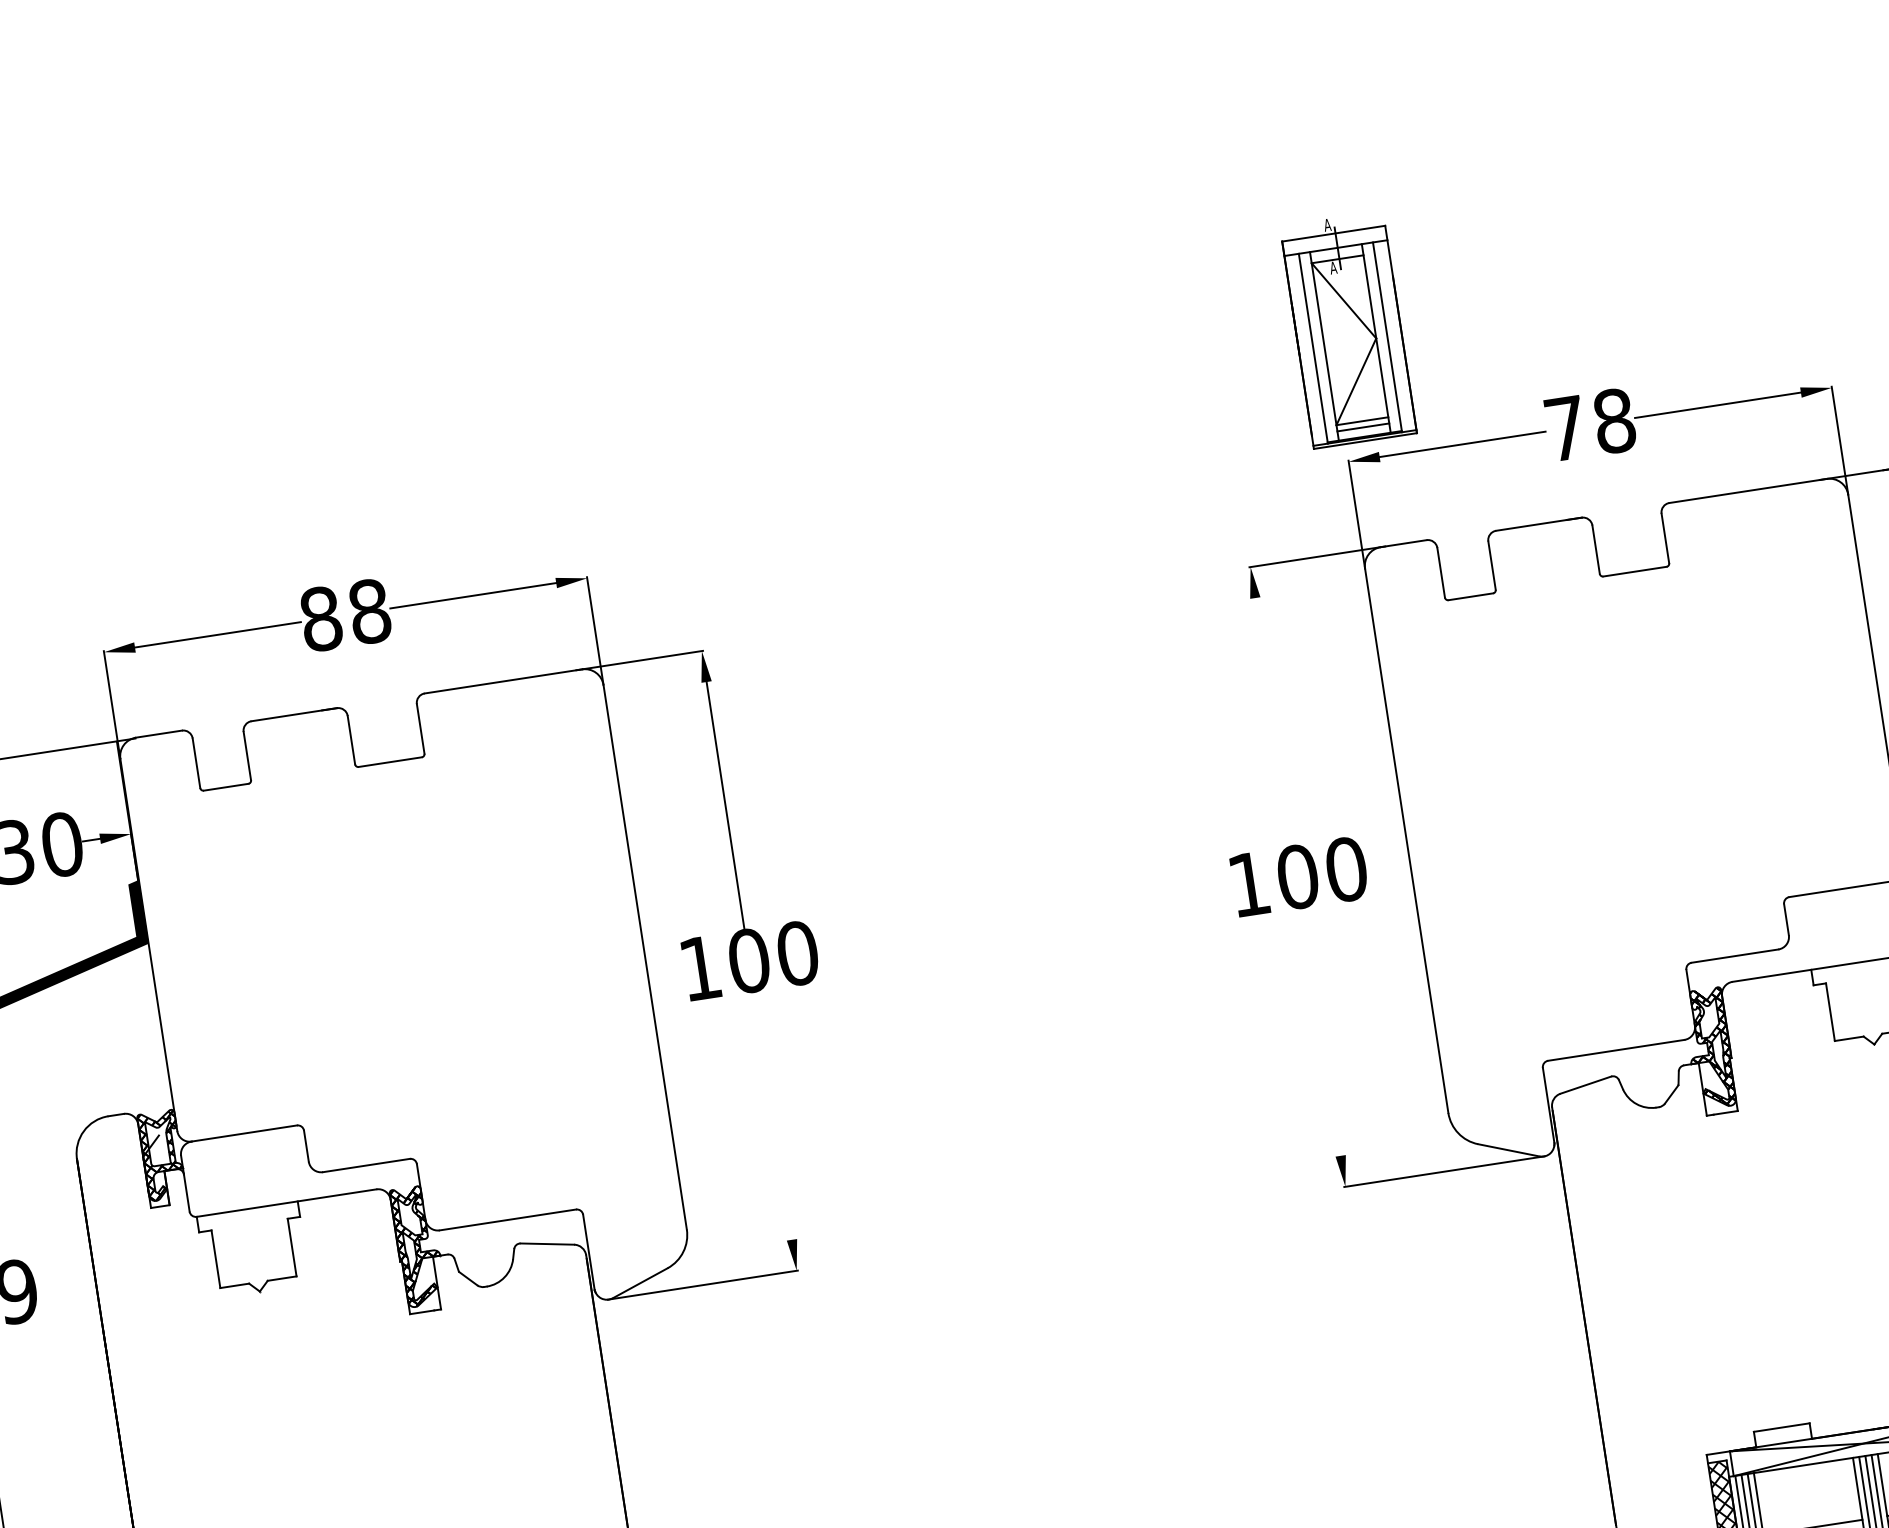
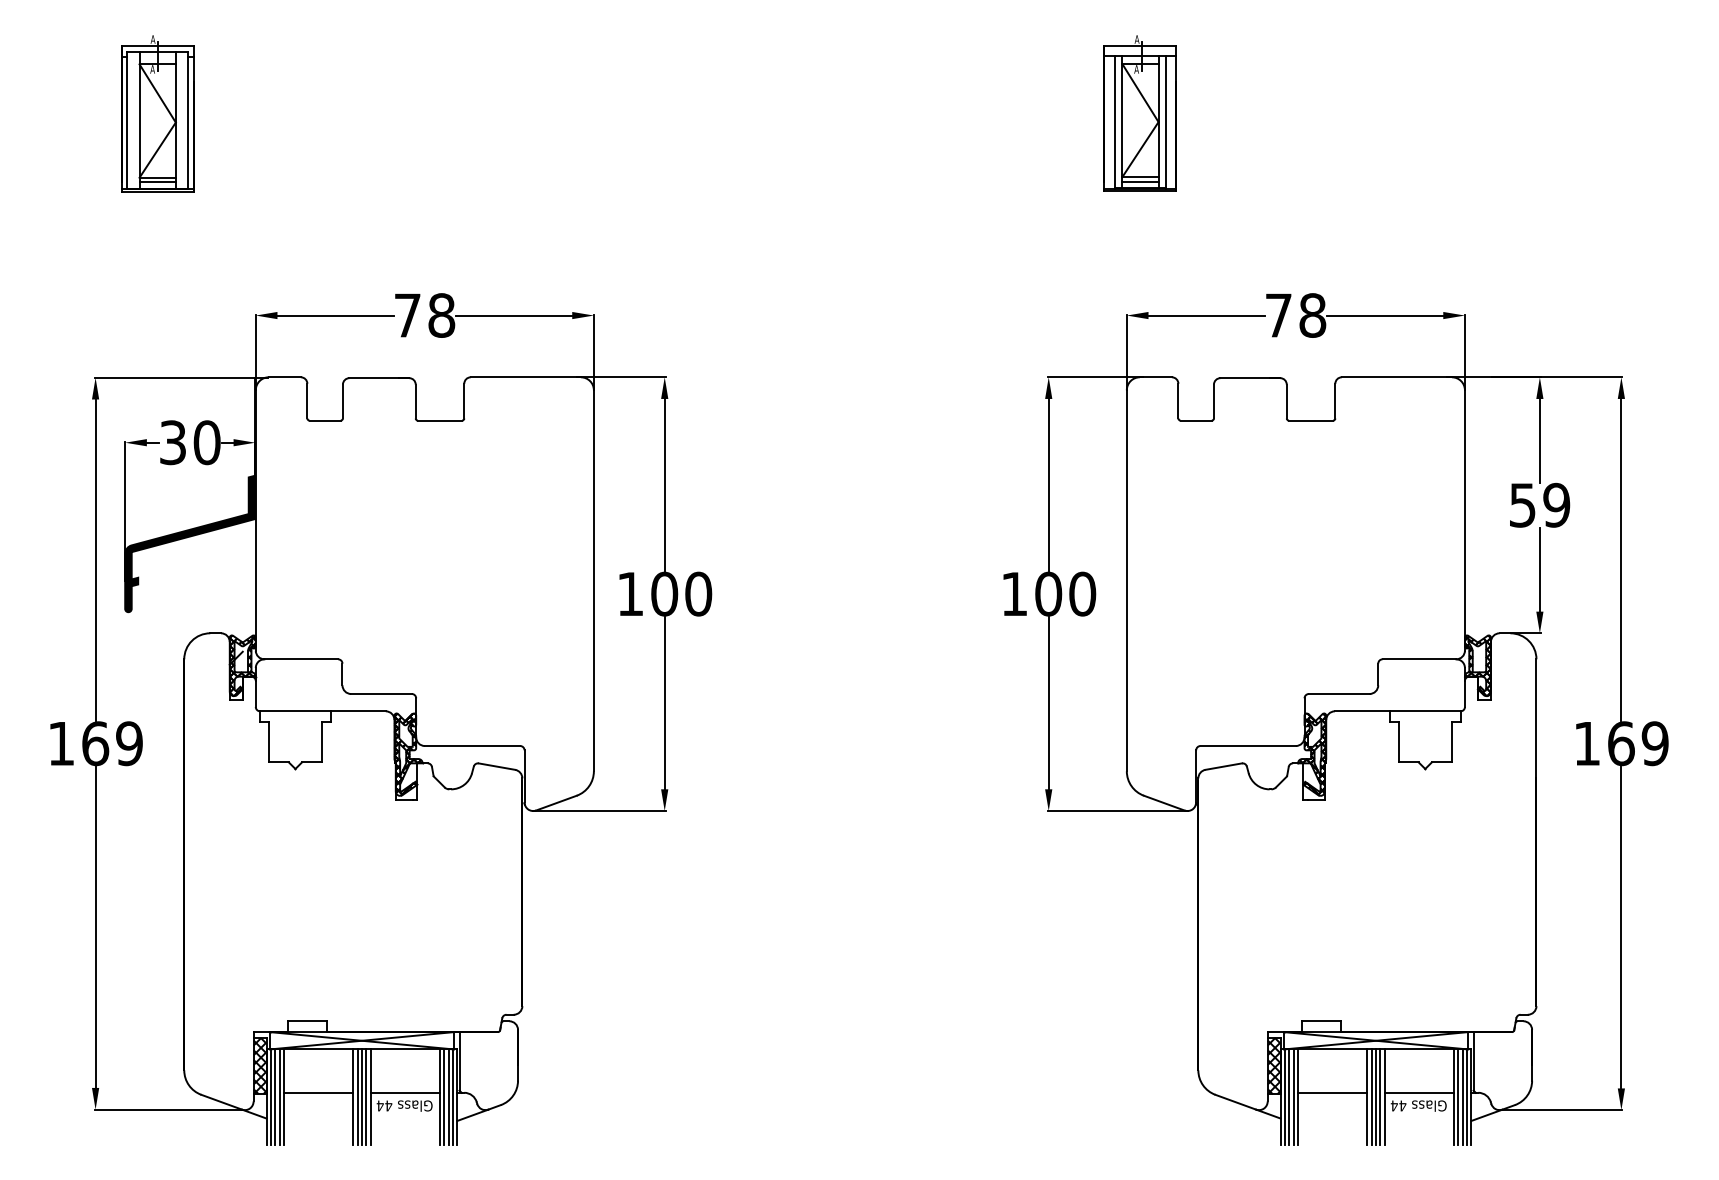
part: (1347, 330) -> (1139, 113), moved
text: (320, 618) -> (407, 315), 88 -> 78
line: (1273, 720) -> (1048, 484), added
line: (1321, 1031) -> (1048, 702), added
line: (772, 1115) -> (664, 702), added

